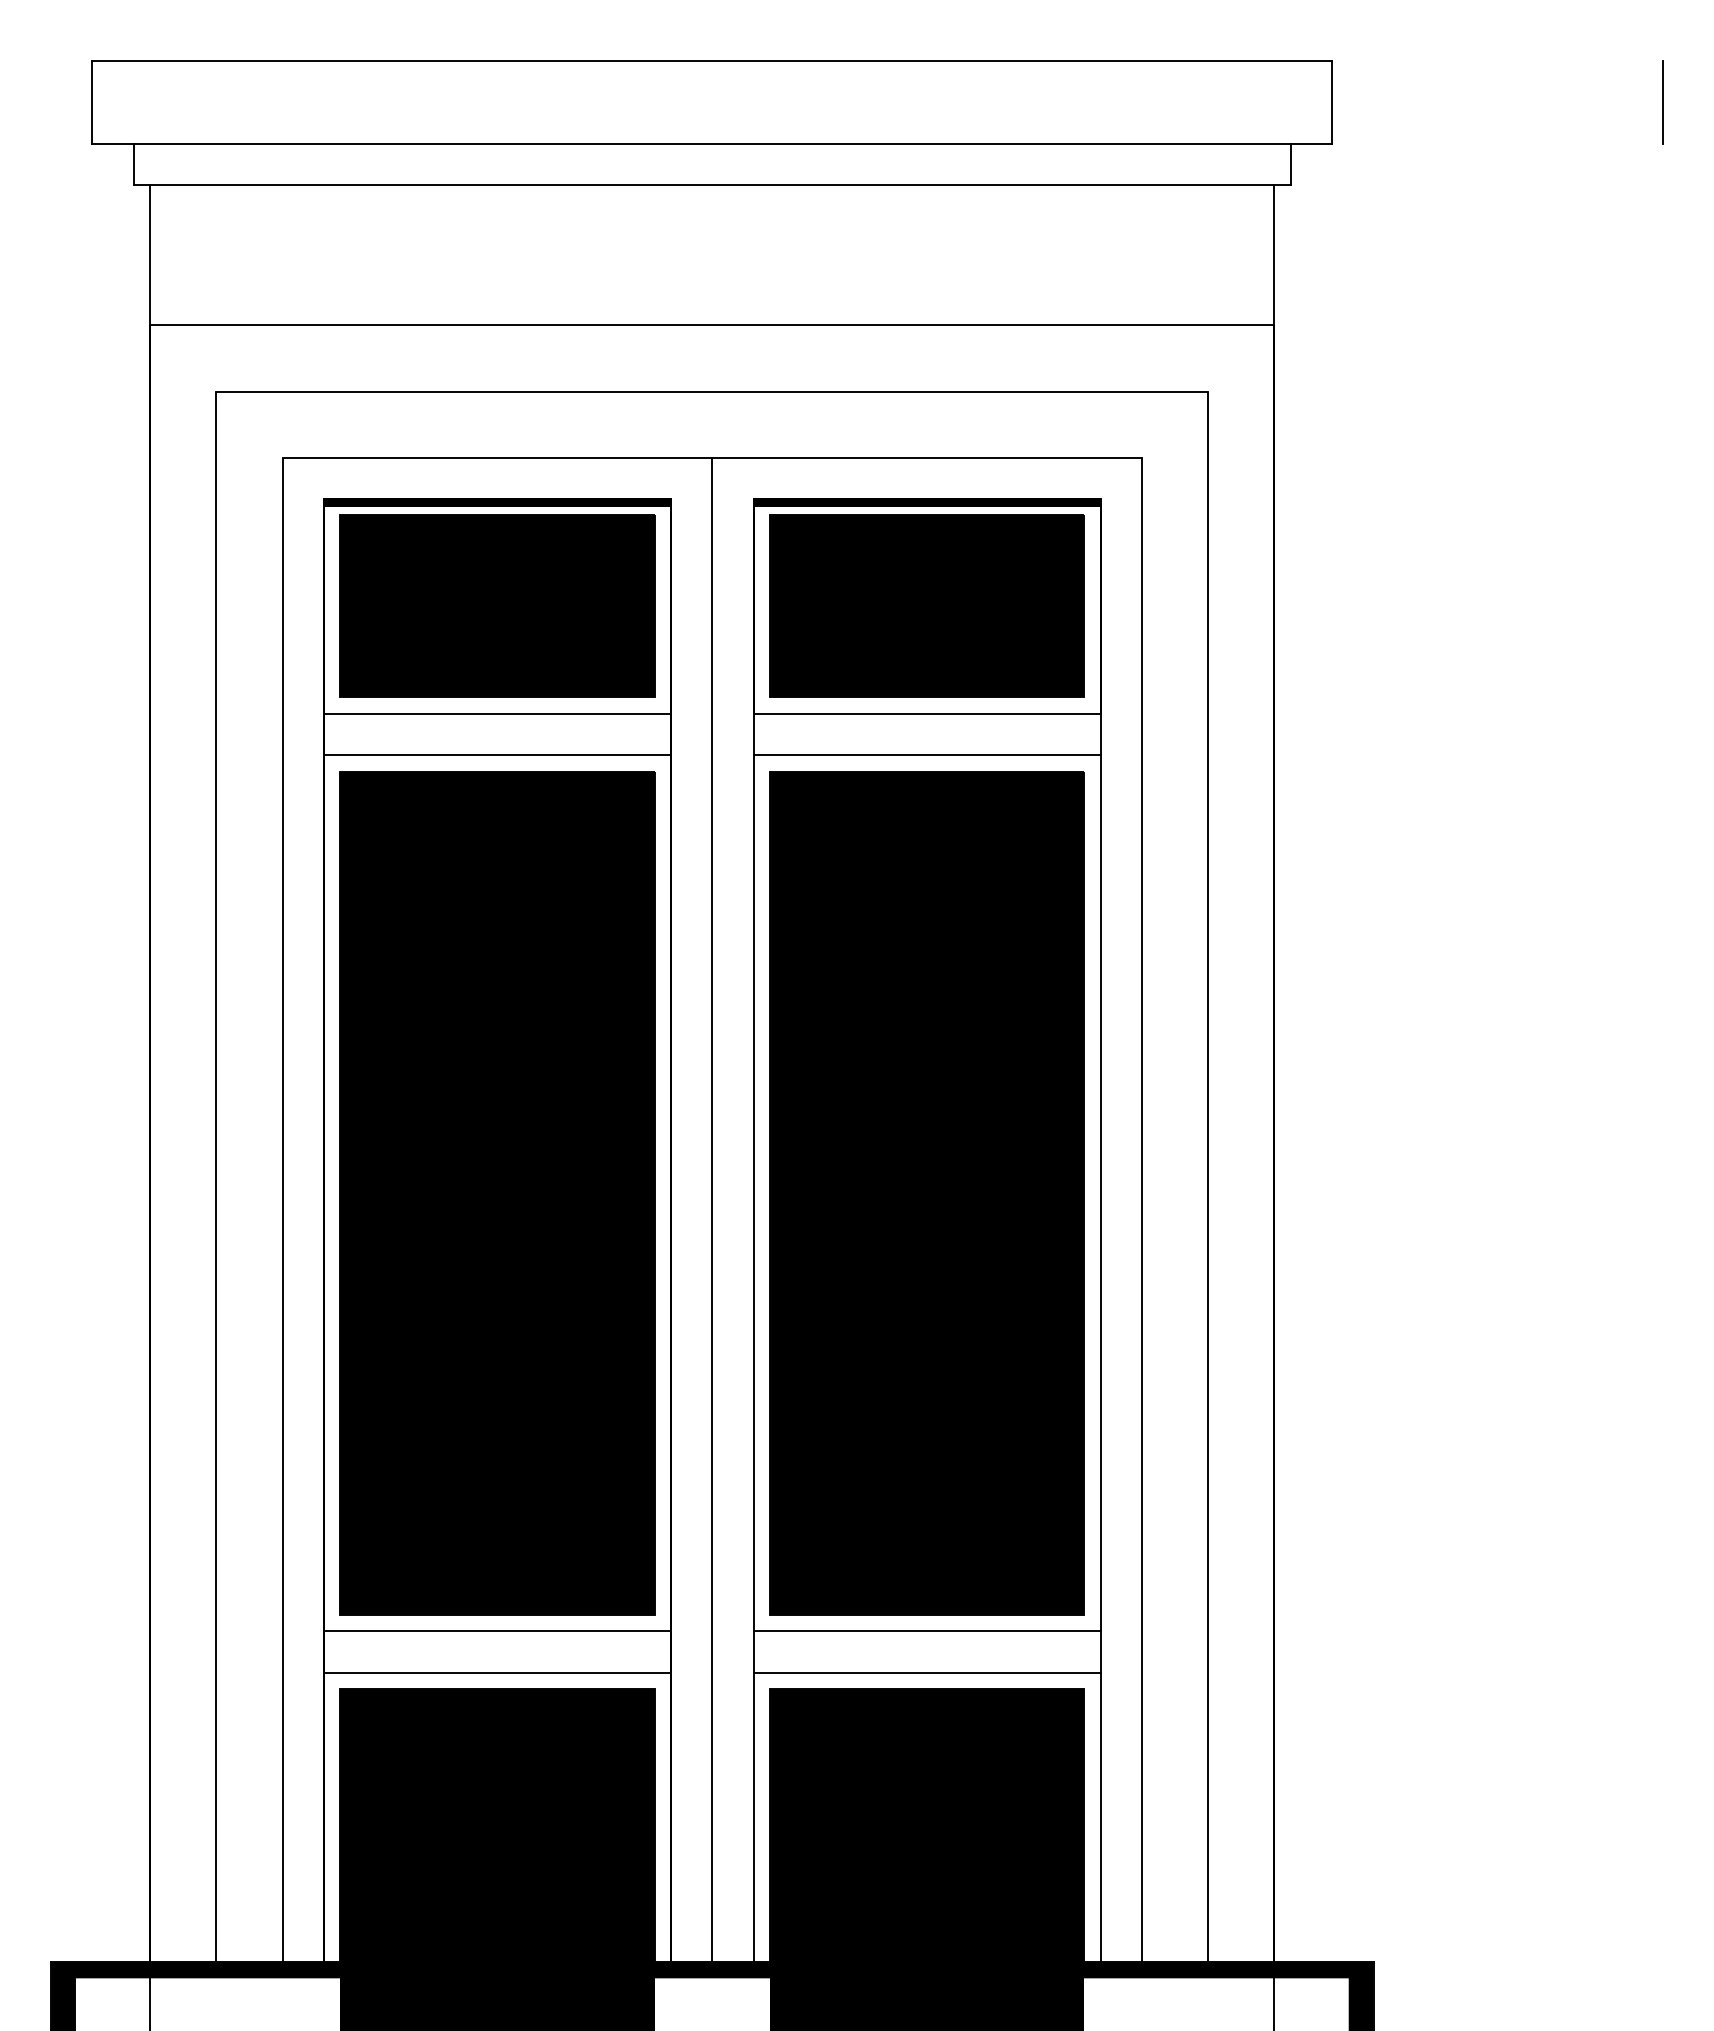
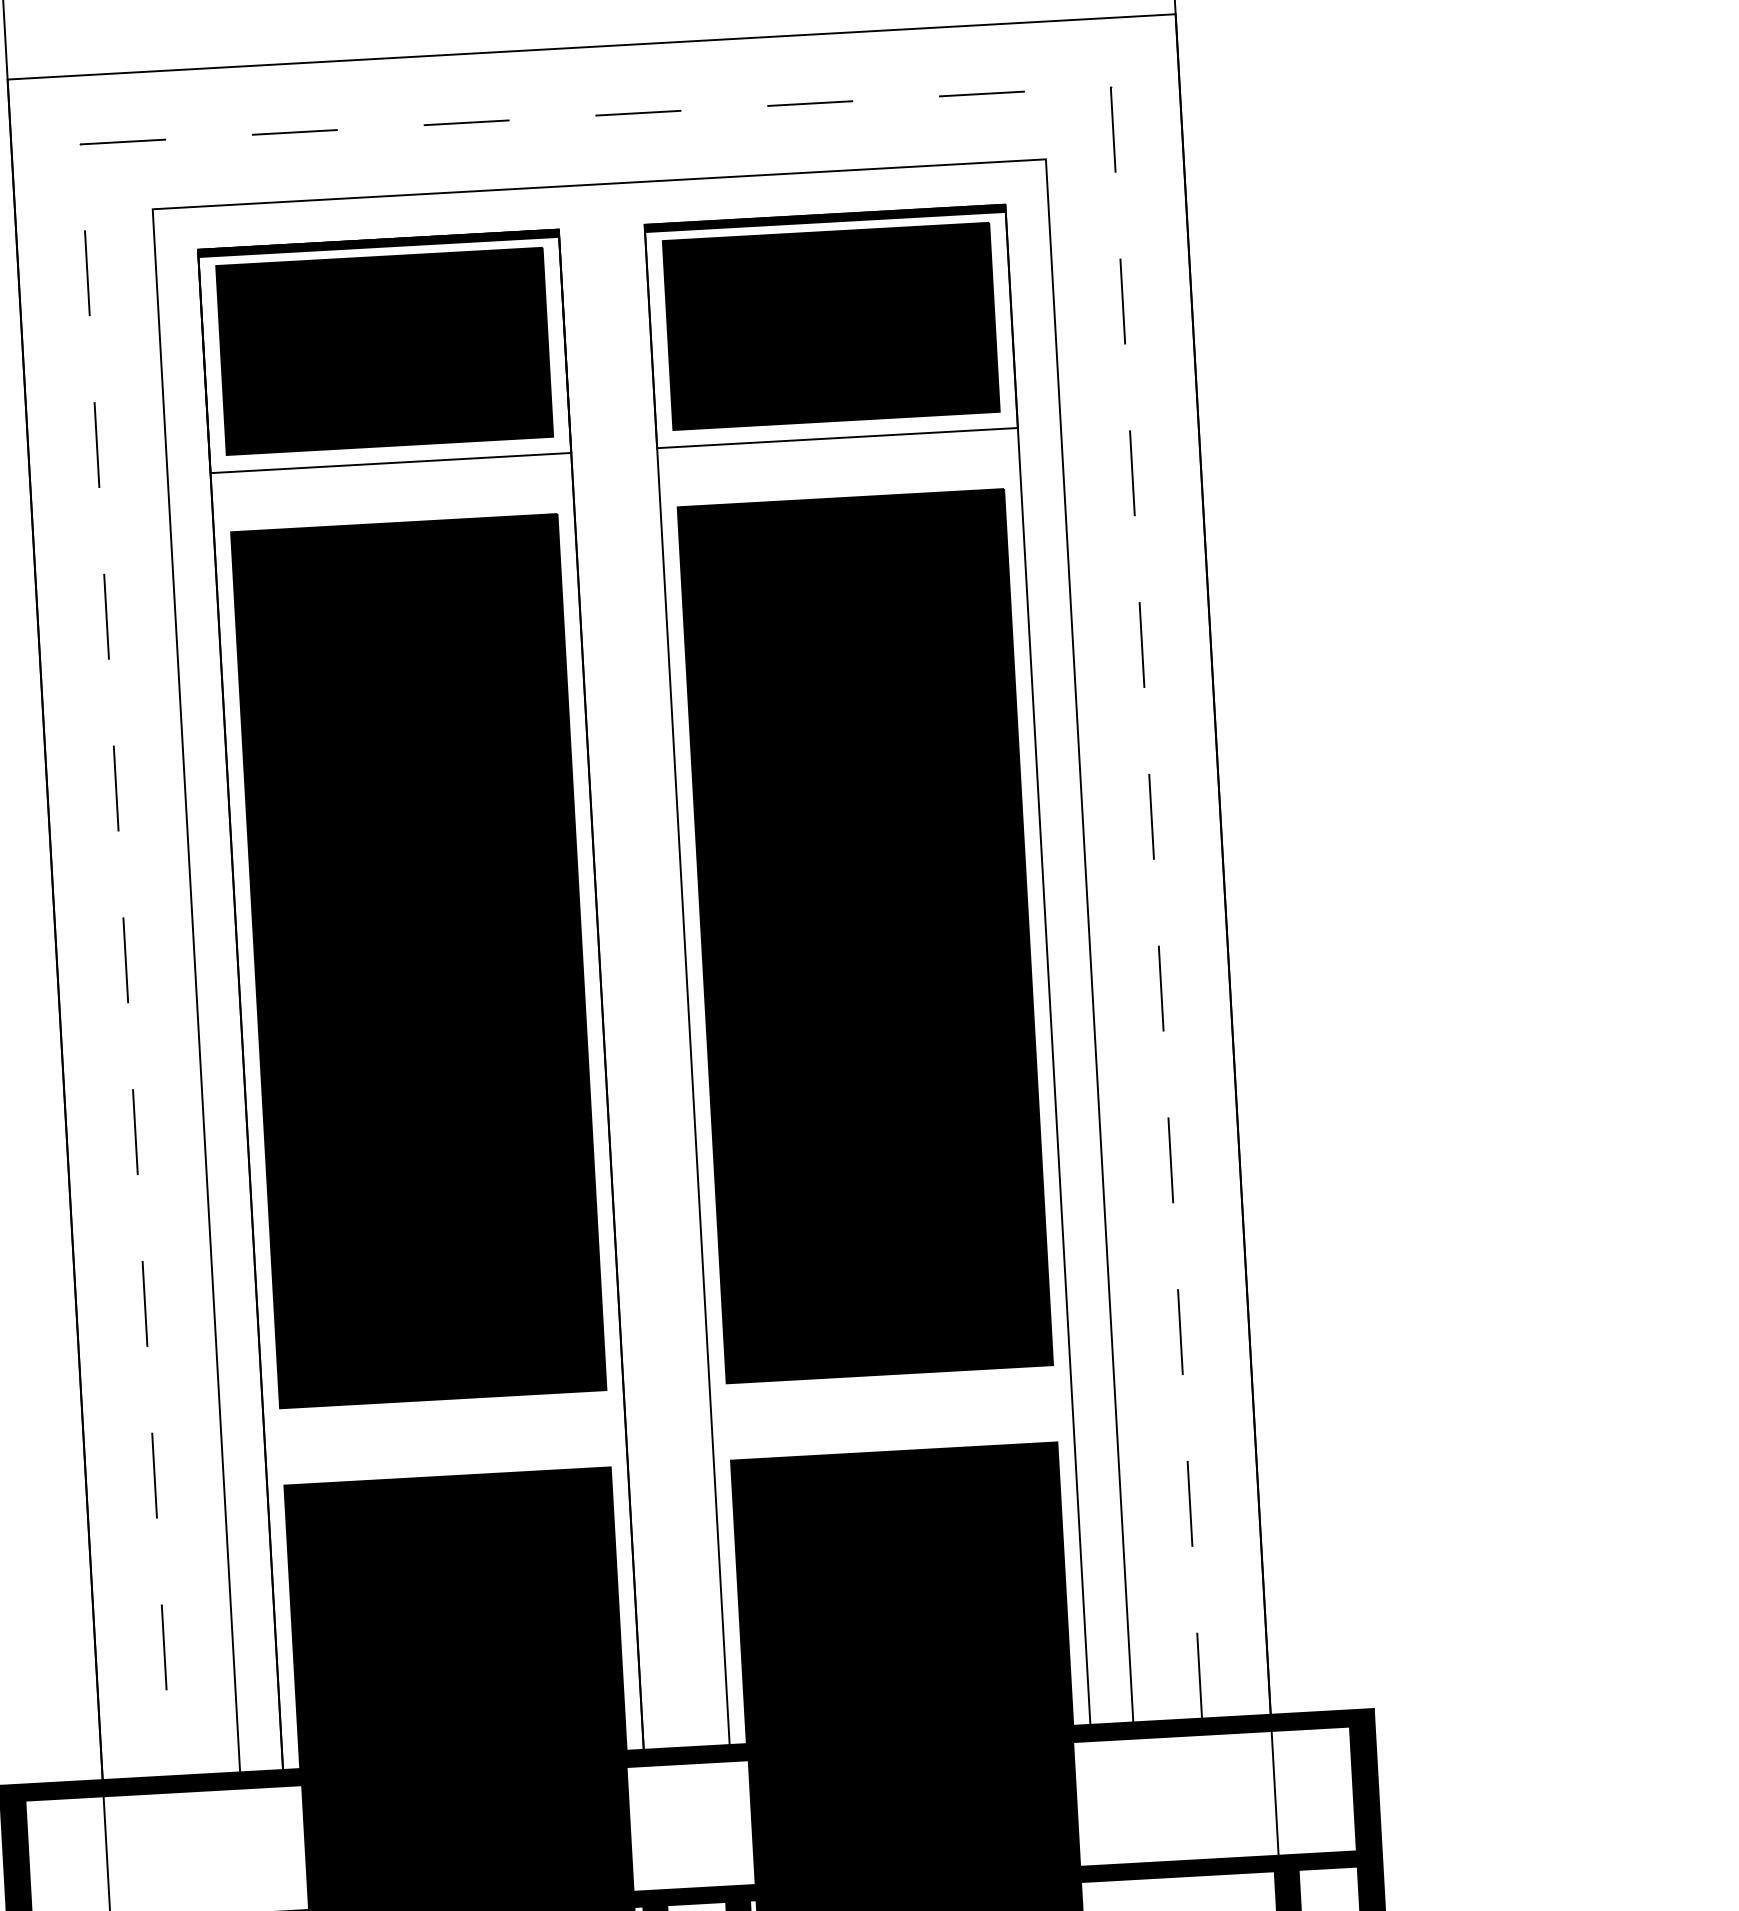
line: (712, 391) -> (595, 115), solid -> dashed
line: (497, 755) -> (393, 506), removed
line: (926, 755) -> (839, 481), removed
line: (712, 1209) -> (643, 965), removed
line: (497, 1631) -> (444, 1416), removed
line: (926, 1631) -> (890, 1391), removed
line: (497, 1672) -> (446, 1459), removed
line: (926, 1672) -> (892, 1434), removed

